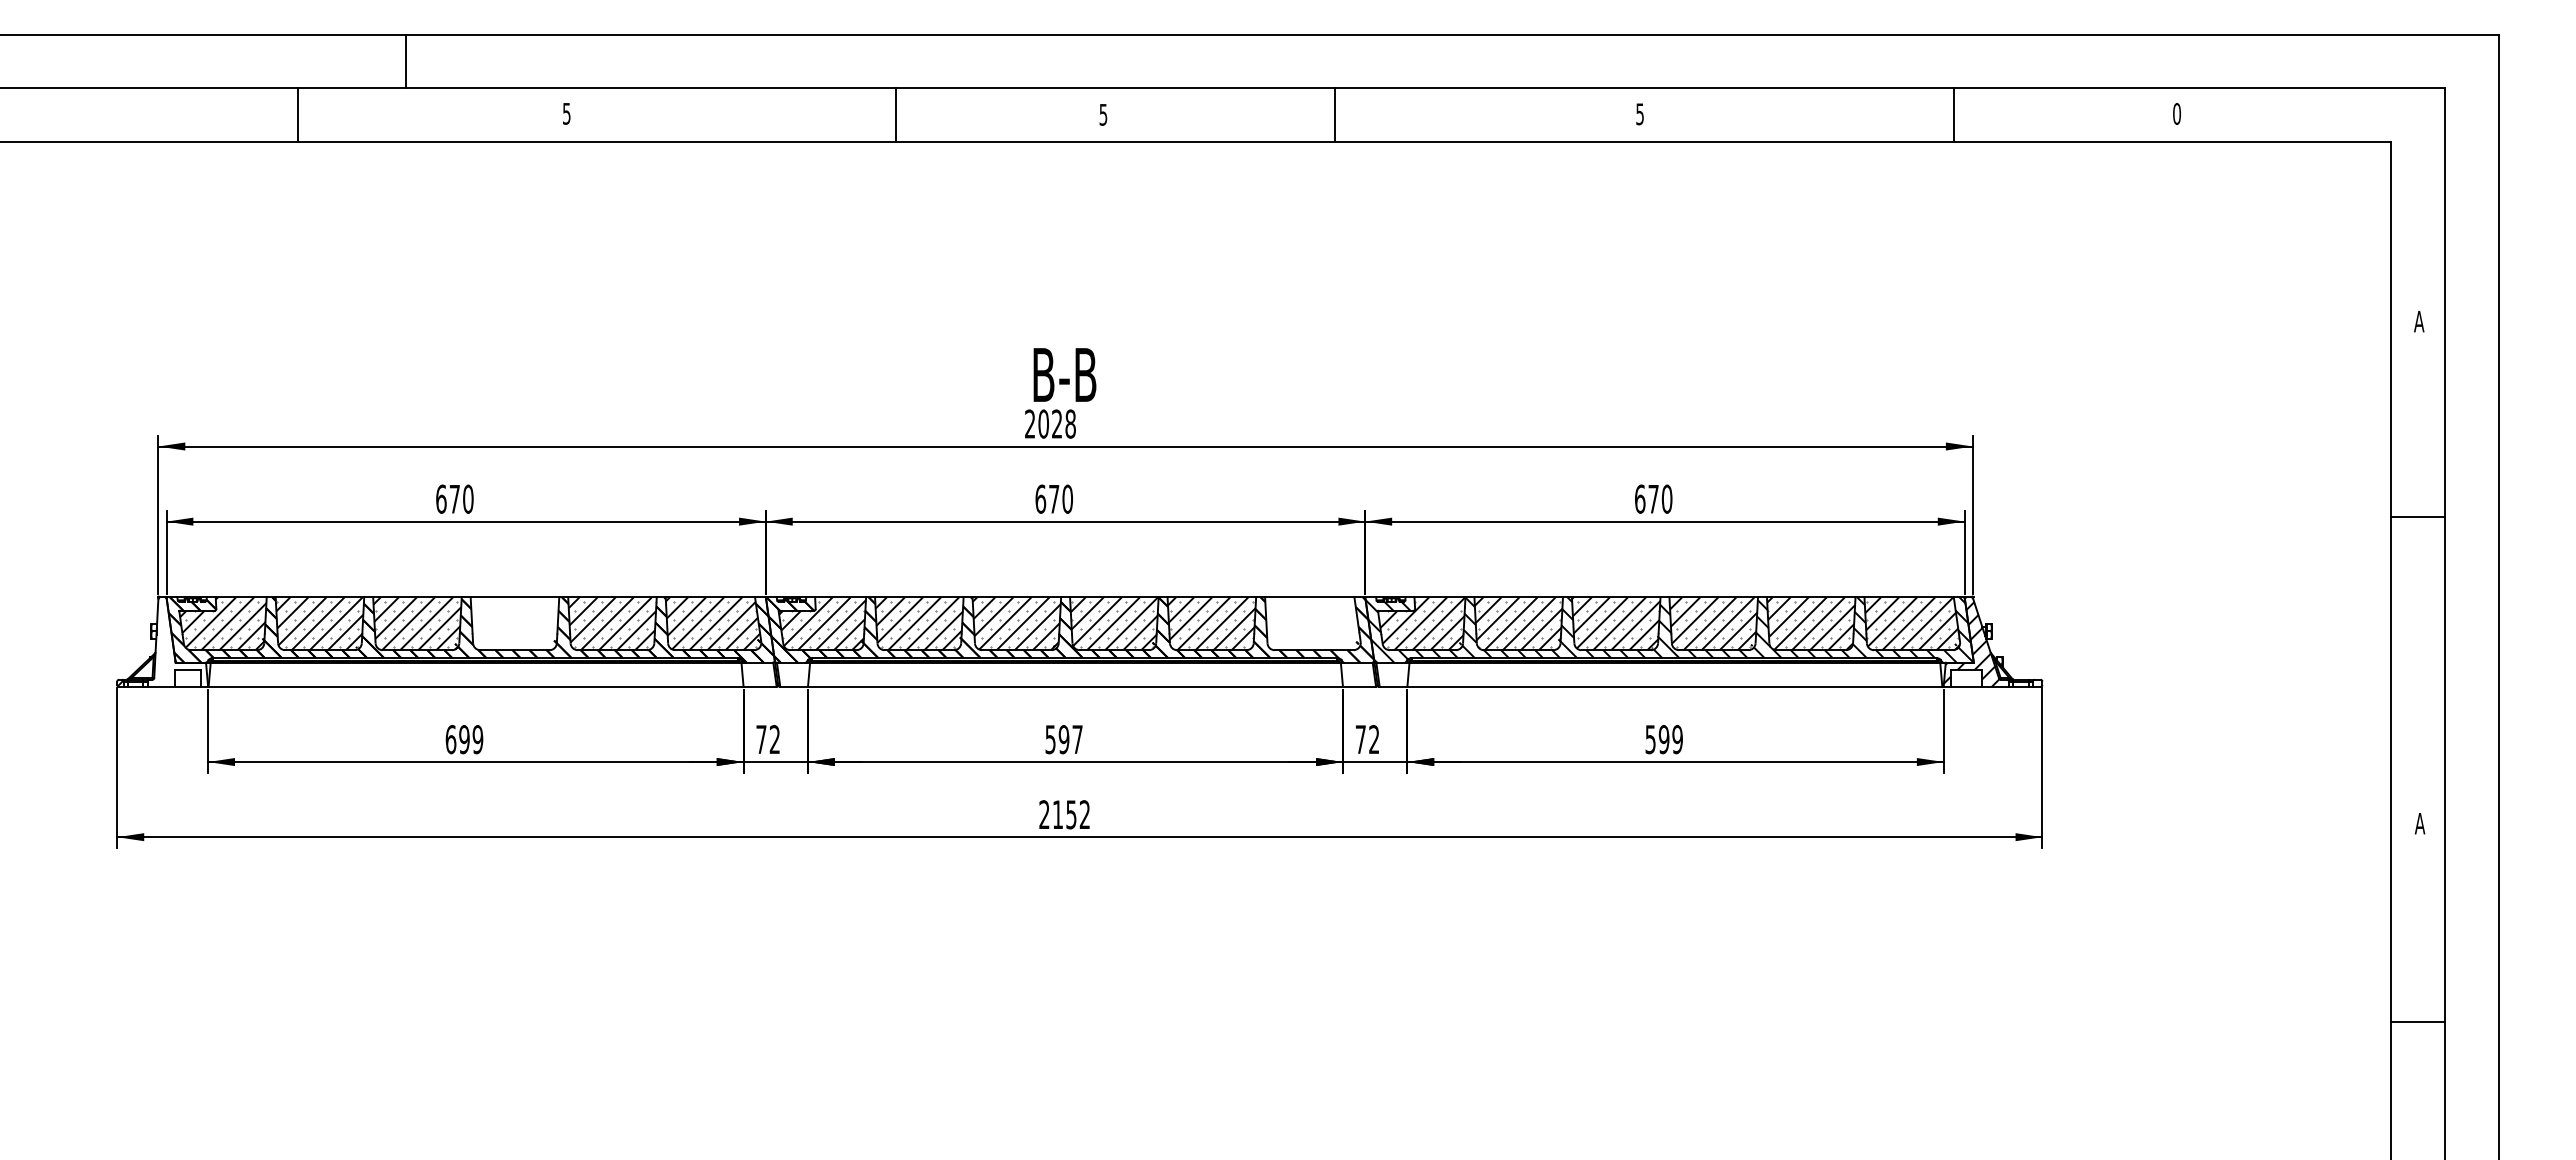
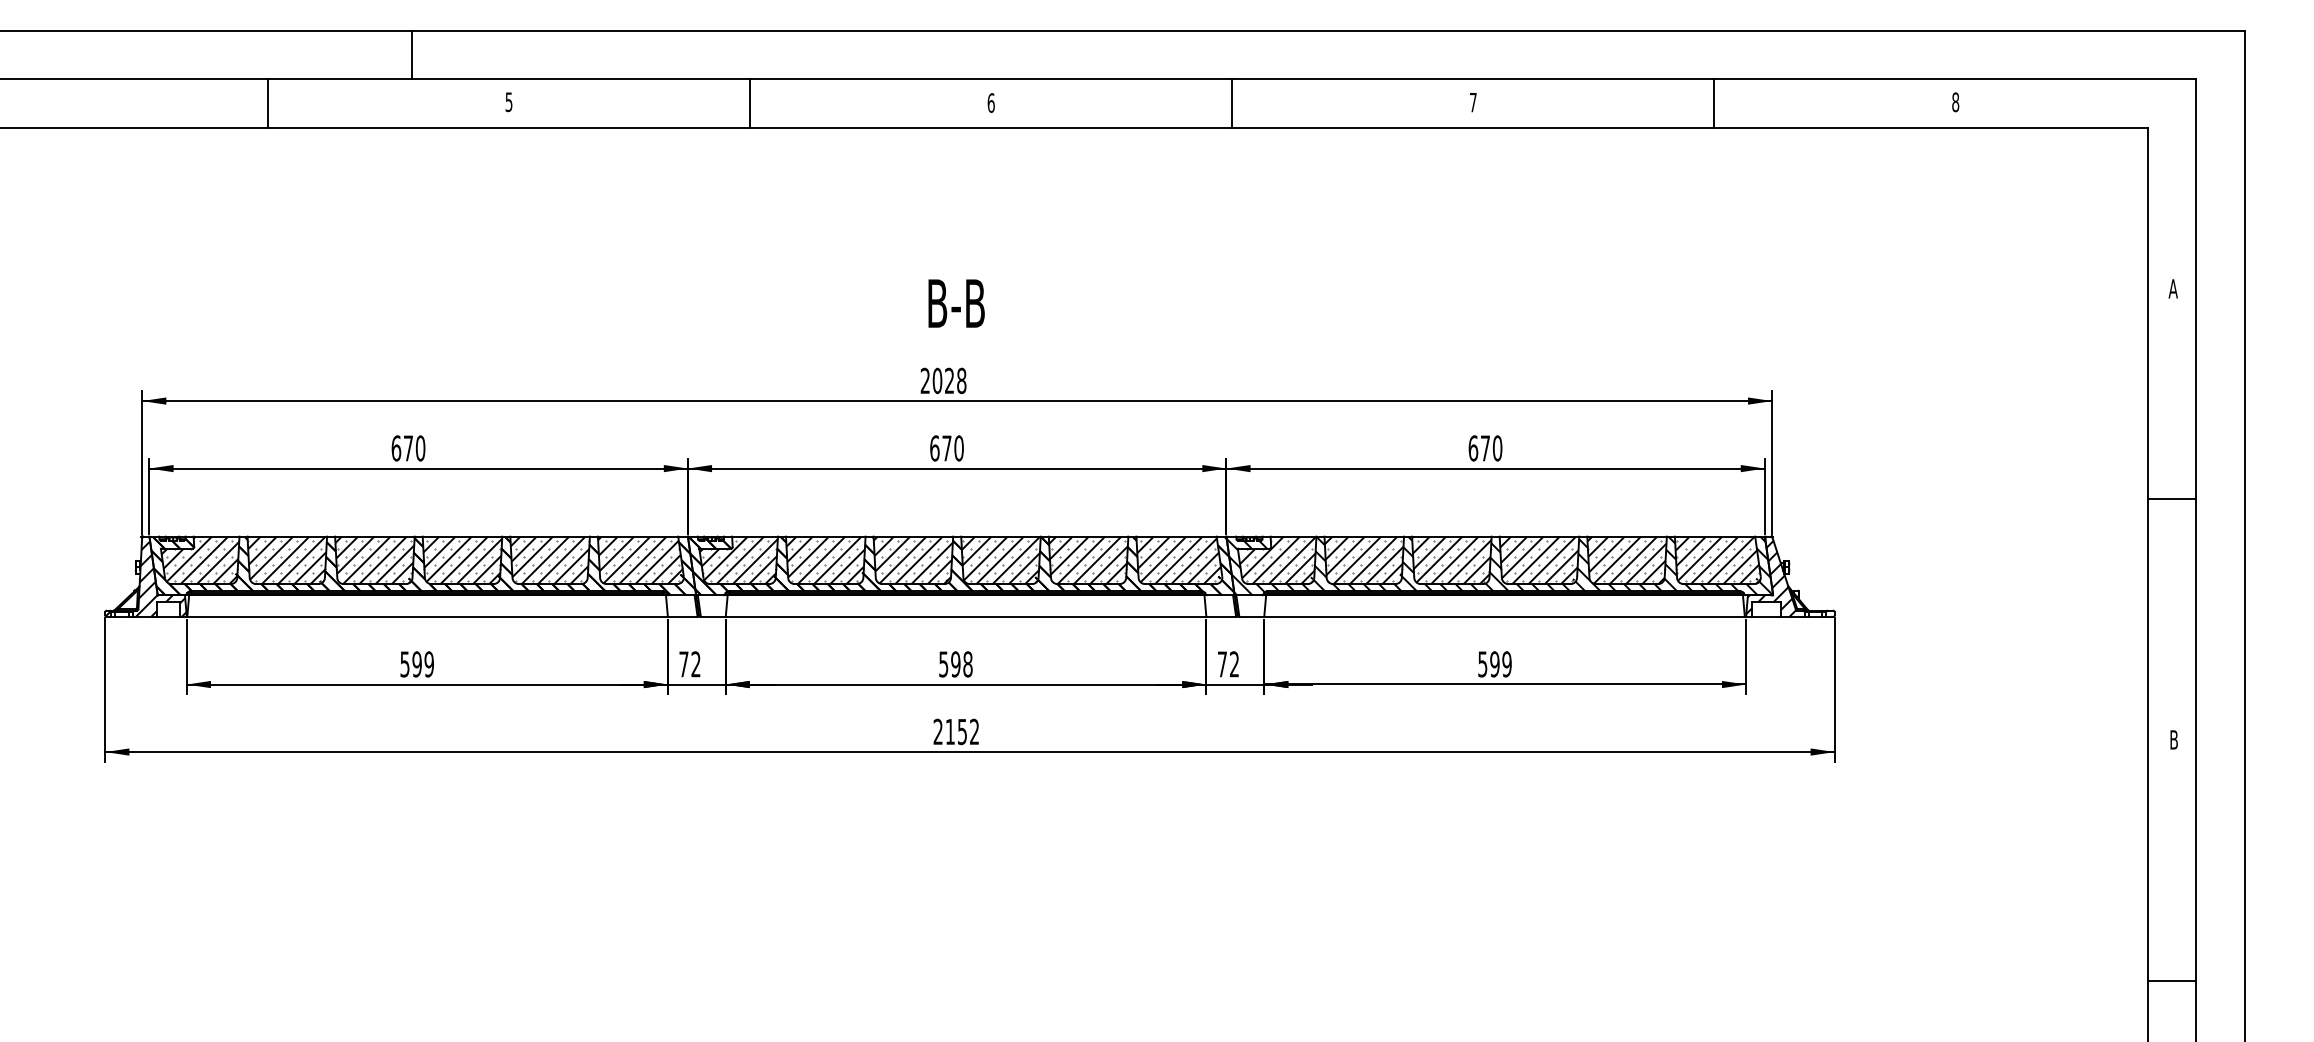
line: (406, 61) -> (412, 55), moved
text: (2177, 113) -> (1956, 101), 0 -> 8
text: (1103, 114) -> (991, 102), 5 -> 6
text: (1639, 114) -> (1472, 102), 5 -> 7
line: (895, 115) -> (749, 103), moved
line: (1334, 115) -> (1232, 103), moved
line: (1954, 115) -> (1714, 103), moved
text: (1064, 374) -> (956, 303), moved
line: (2418, 517) -> (2172, 498), moved
hatch: (514, 623) -> (462, 560), added
hatch: (1312, 623) -> (1179, 560), added
hatch: (179, 644) -> (161, 578), added
text: (450, 739) -> (404, 664), 699 -> 599
text: (1077, 739) -> (967, 664), 597 -> 598
text: (2419, 823) -> (2173, 739), A -> B
line: (2418, 1022) -> (2172, 981), moved

